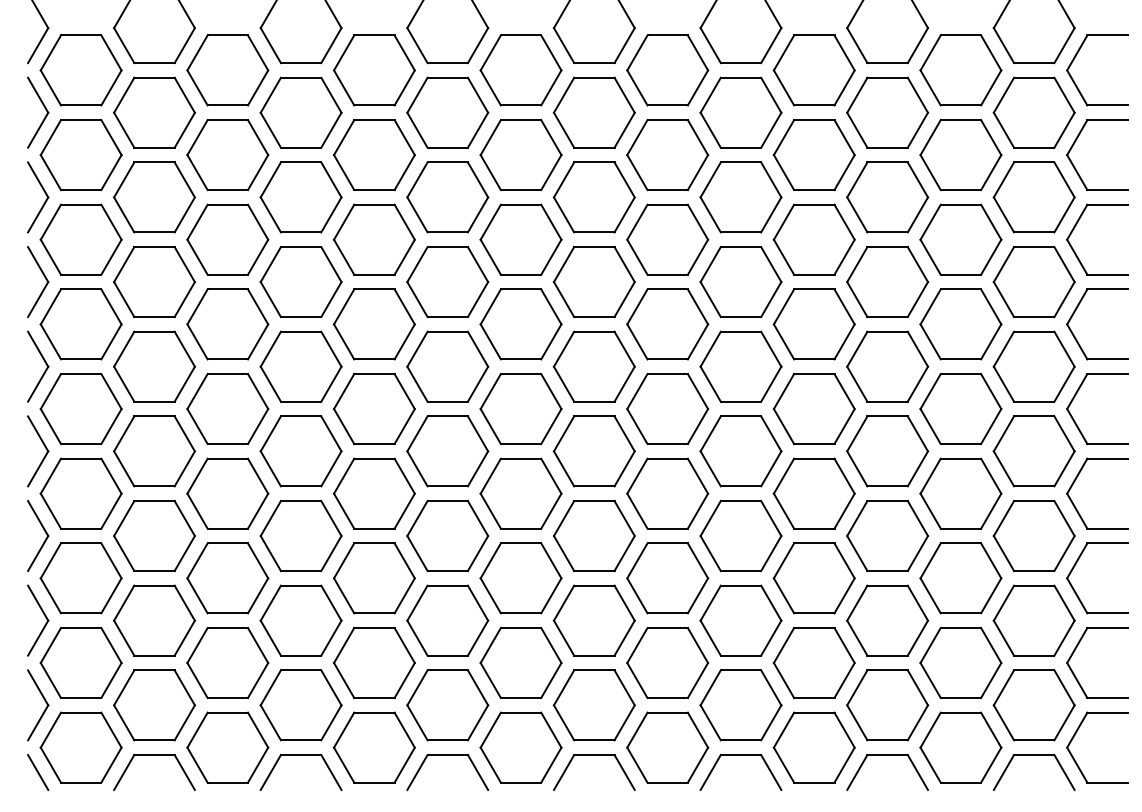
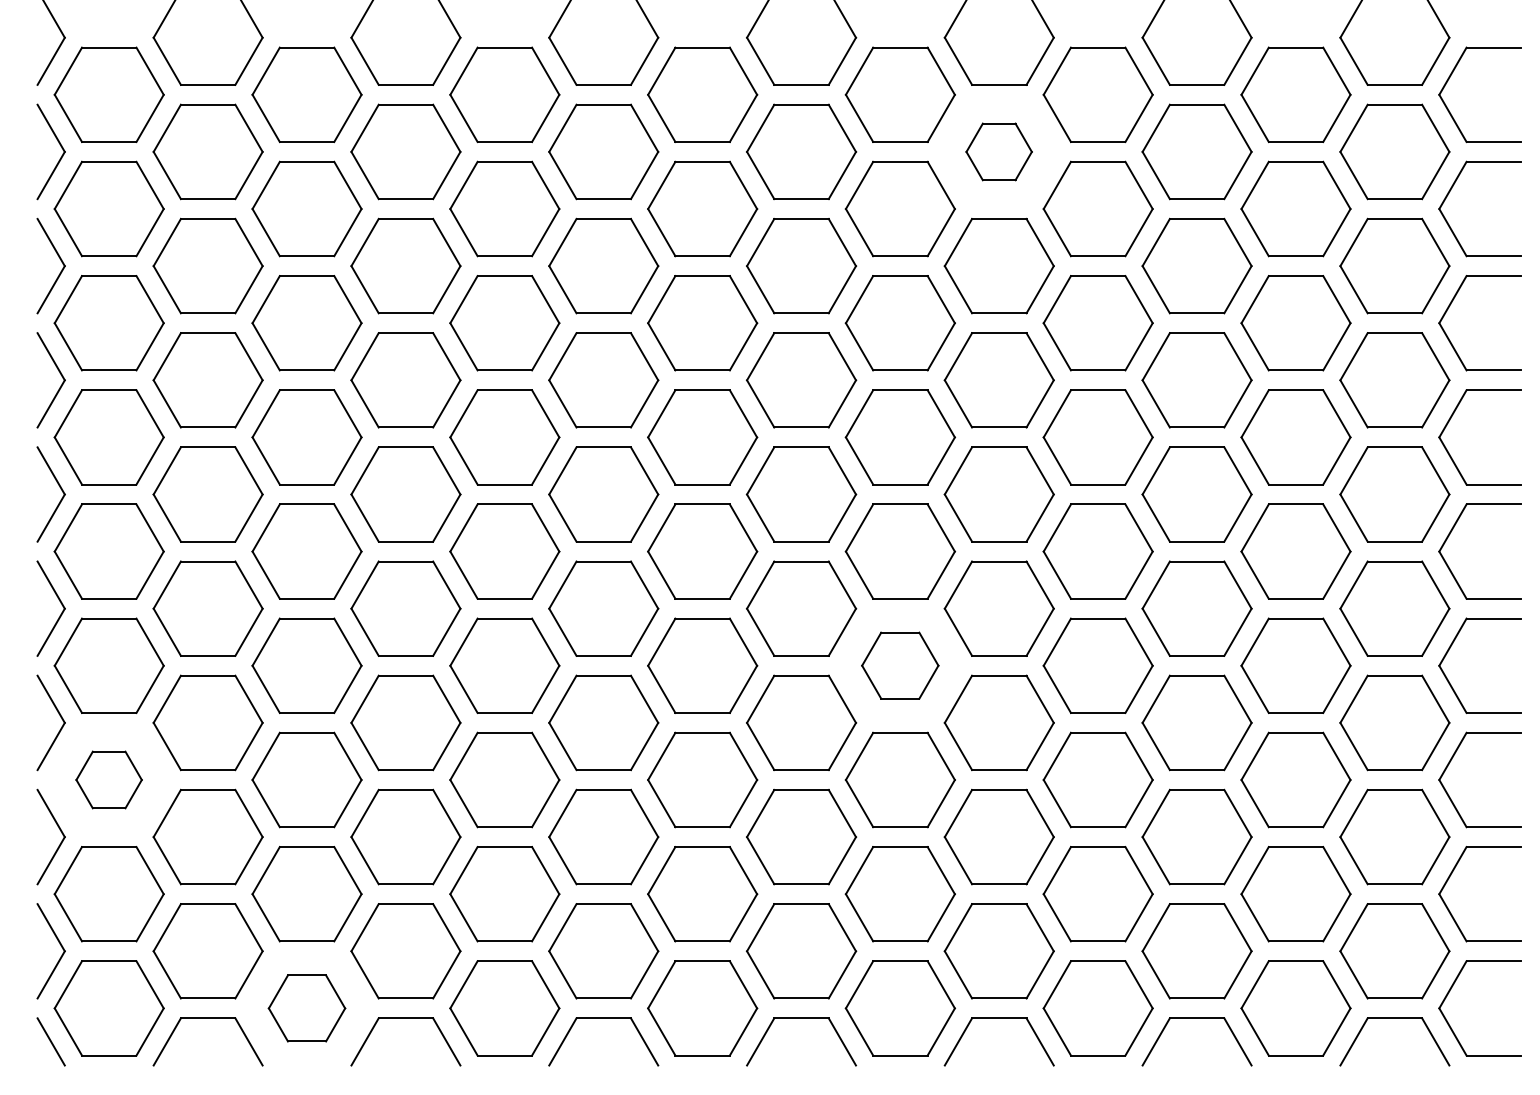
part: (740, 112) -> (998, 151), size x0.6
part: (666, 493) -> (899, 665), size x0.7
part: (80, 577) -> (108, 779), size x0.6
part: (227, 747) -> (306, 1008), size x0.7

